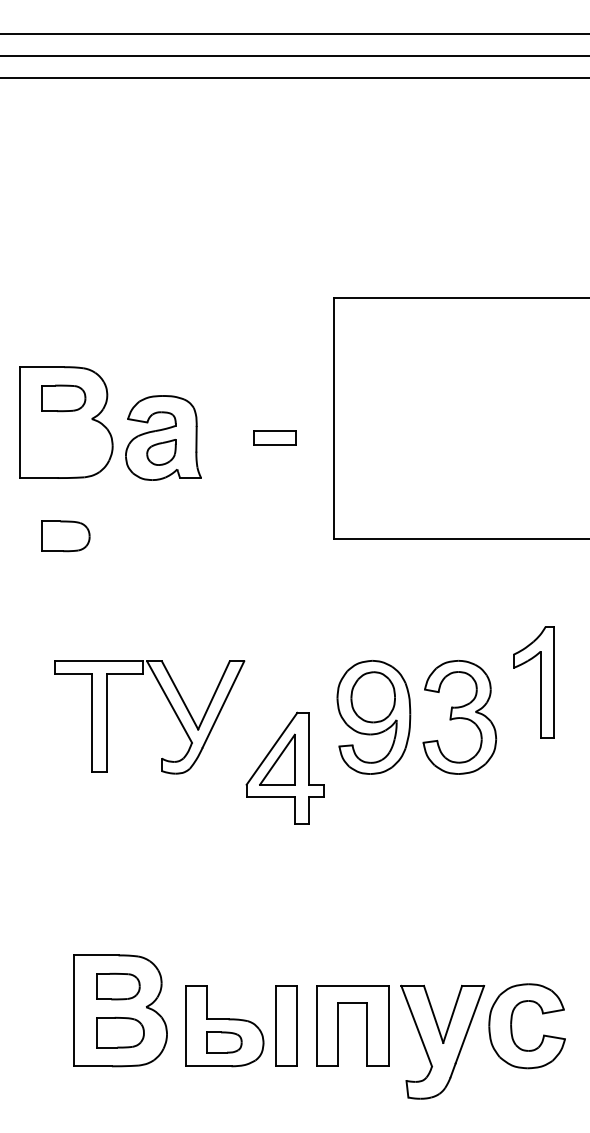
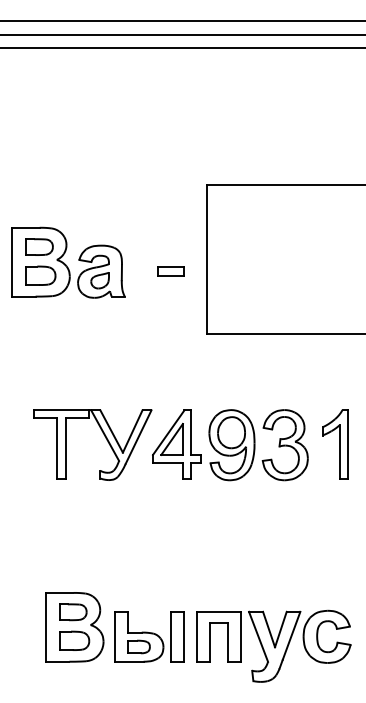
part: (65, 535) -> (40, 275), moved
part: (534, 682) -> (335, 444), moved
part: (284, 767) -> (176, 444), moved

